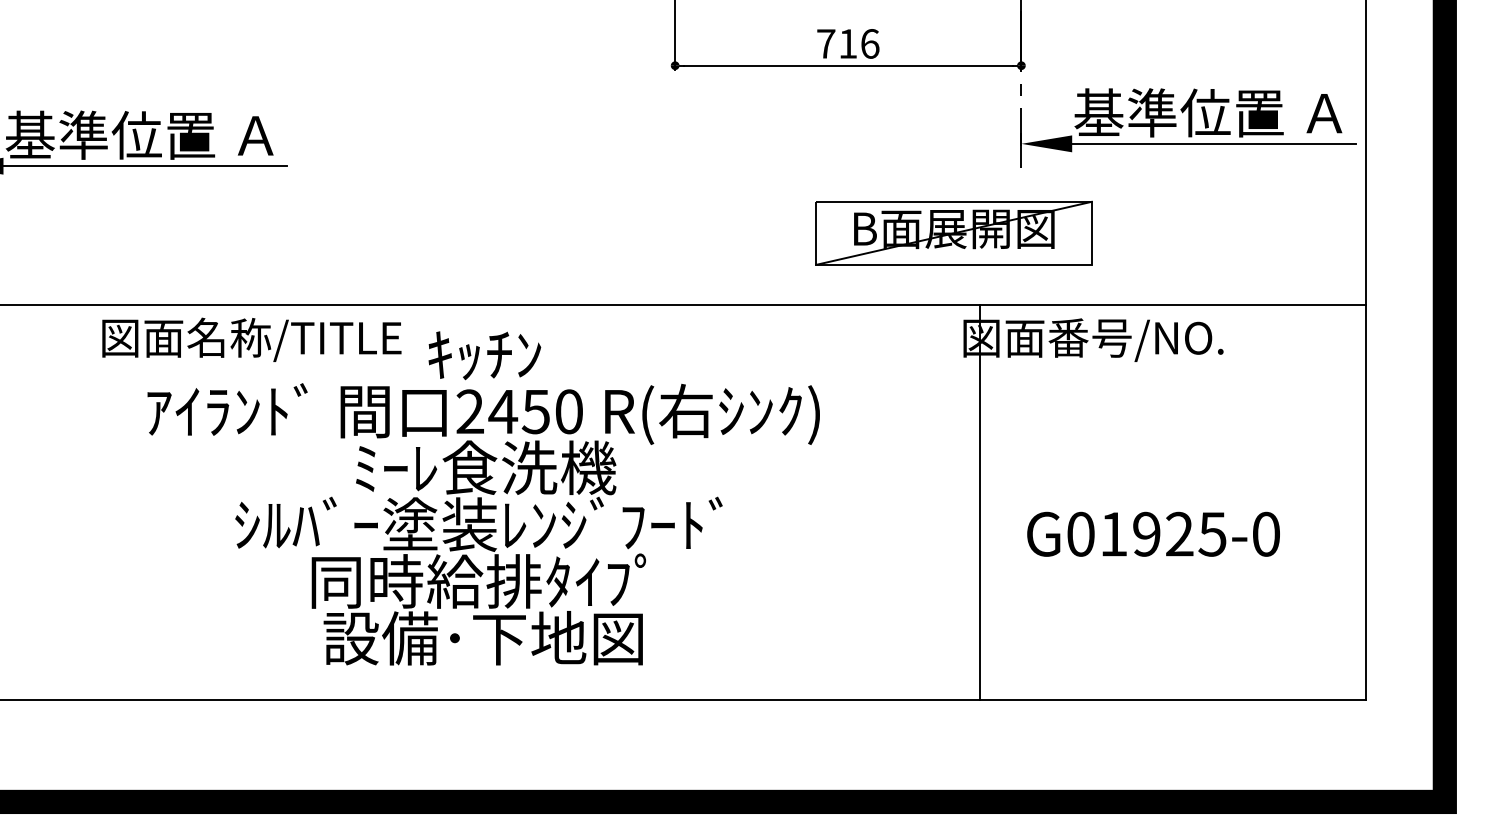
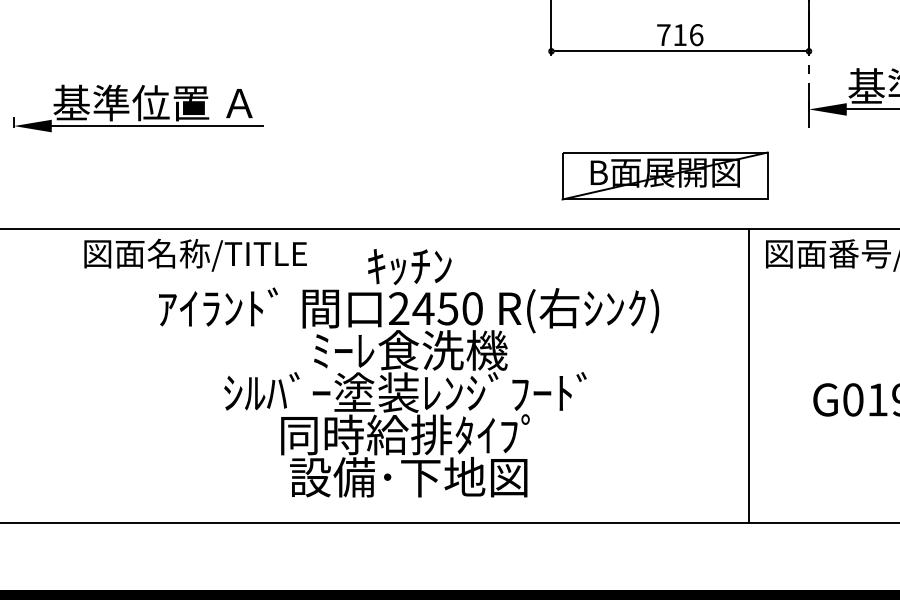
part: (953, 232) -> (664, 175), moved
text: (251, 339) -> (195, 254), moved
line: (980, 502) -> (748, 376), moved

